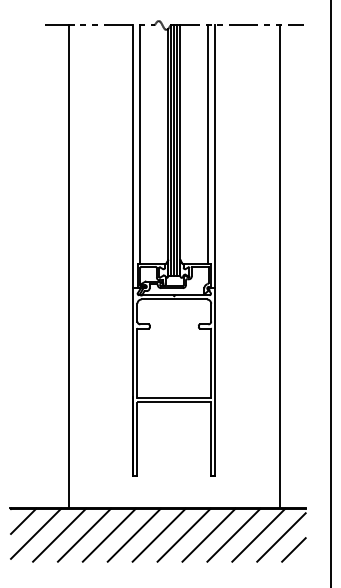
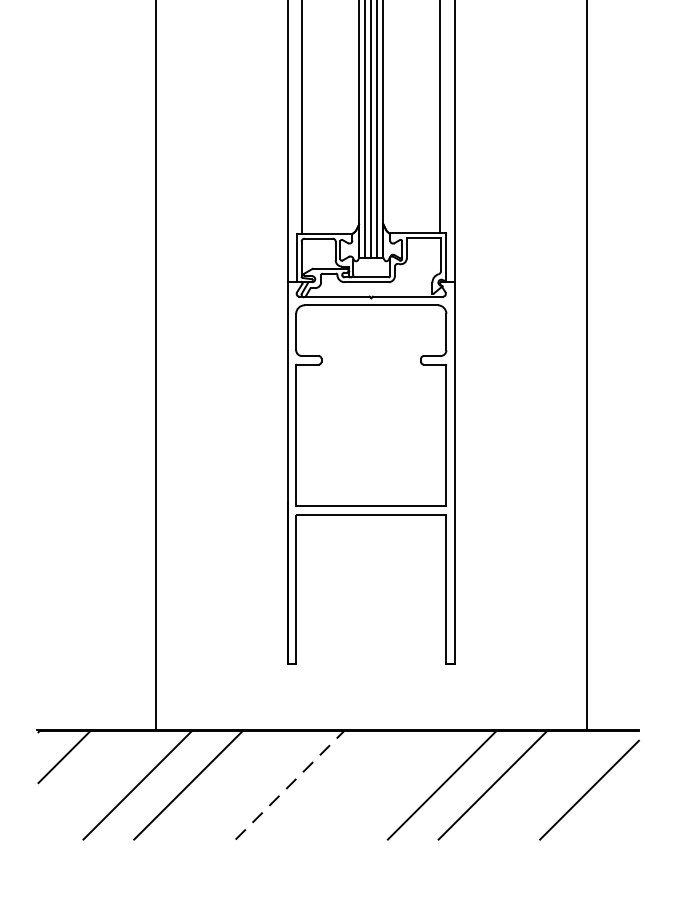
line: (36, 533) -> (90, 782), removed
line: (108, 534) -> (237, 784), removed
line: (158, 534) -> (339, 784), removed
line: (183, 534) -> (389, 784), removed
line: (258, 534) -> (542, 784), removed
line: (134, 535) -> (290, 786), solid -> dashed
line: (293, 549) -> (614, 814), removed

